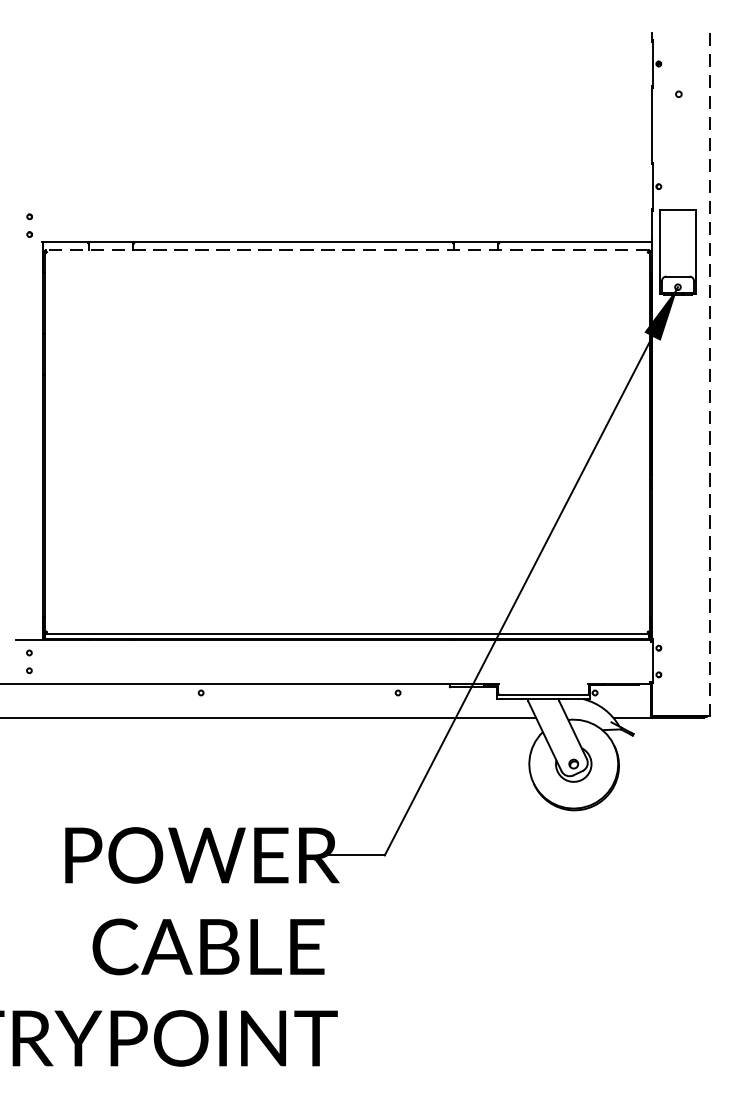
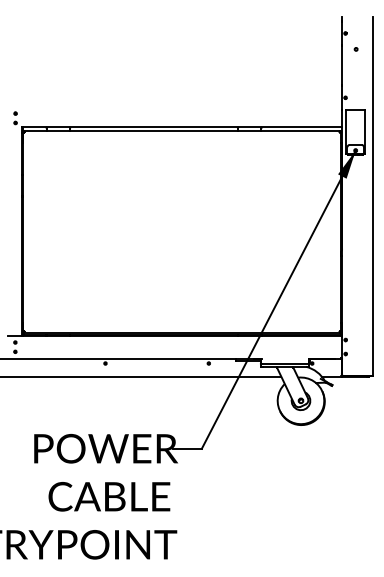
line: (345, 250) -> (181, 131), dashed -> solid
line: (709, 376) -> (372, 197), dashed -> solid

